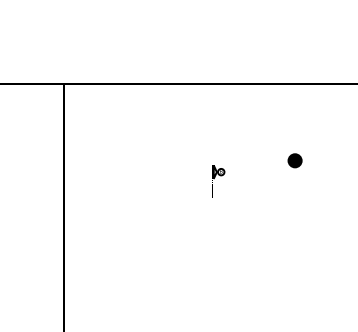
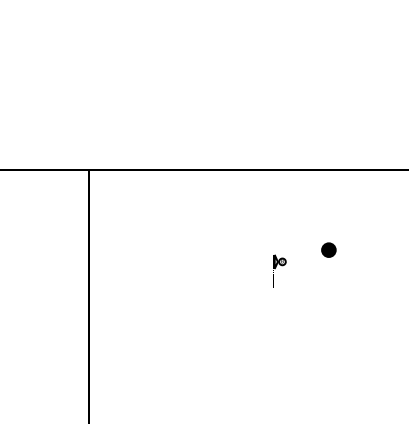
part: (218, 180) -> (279, 270), moved

